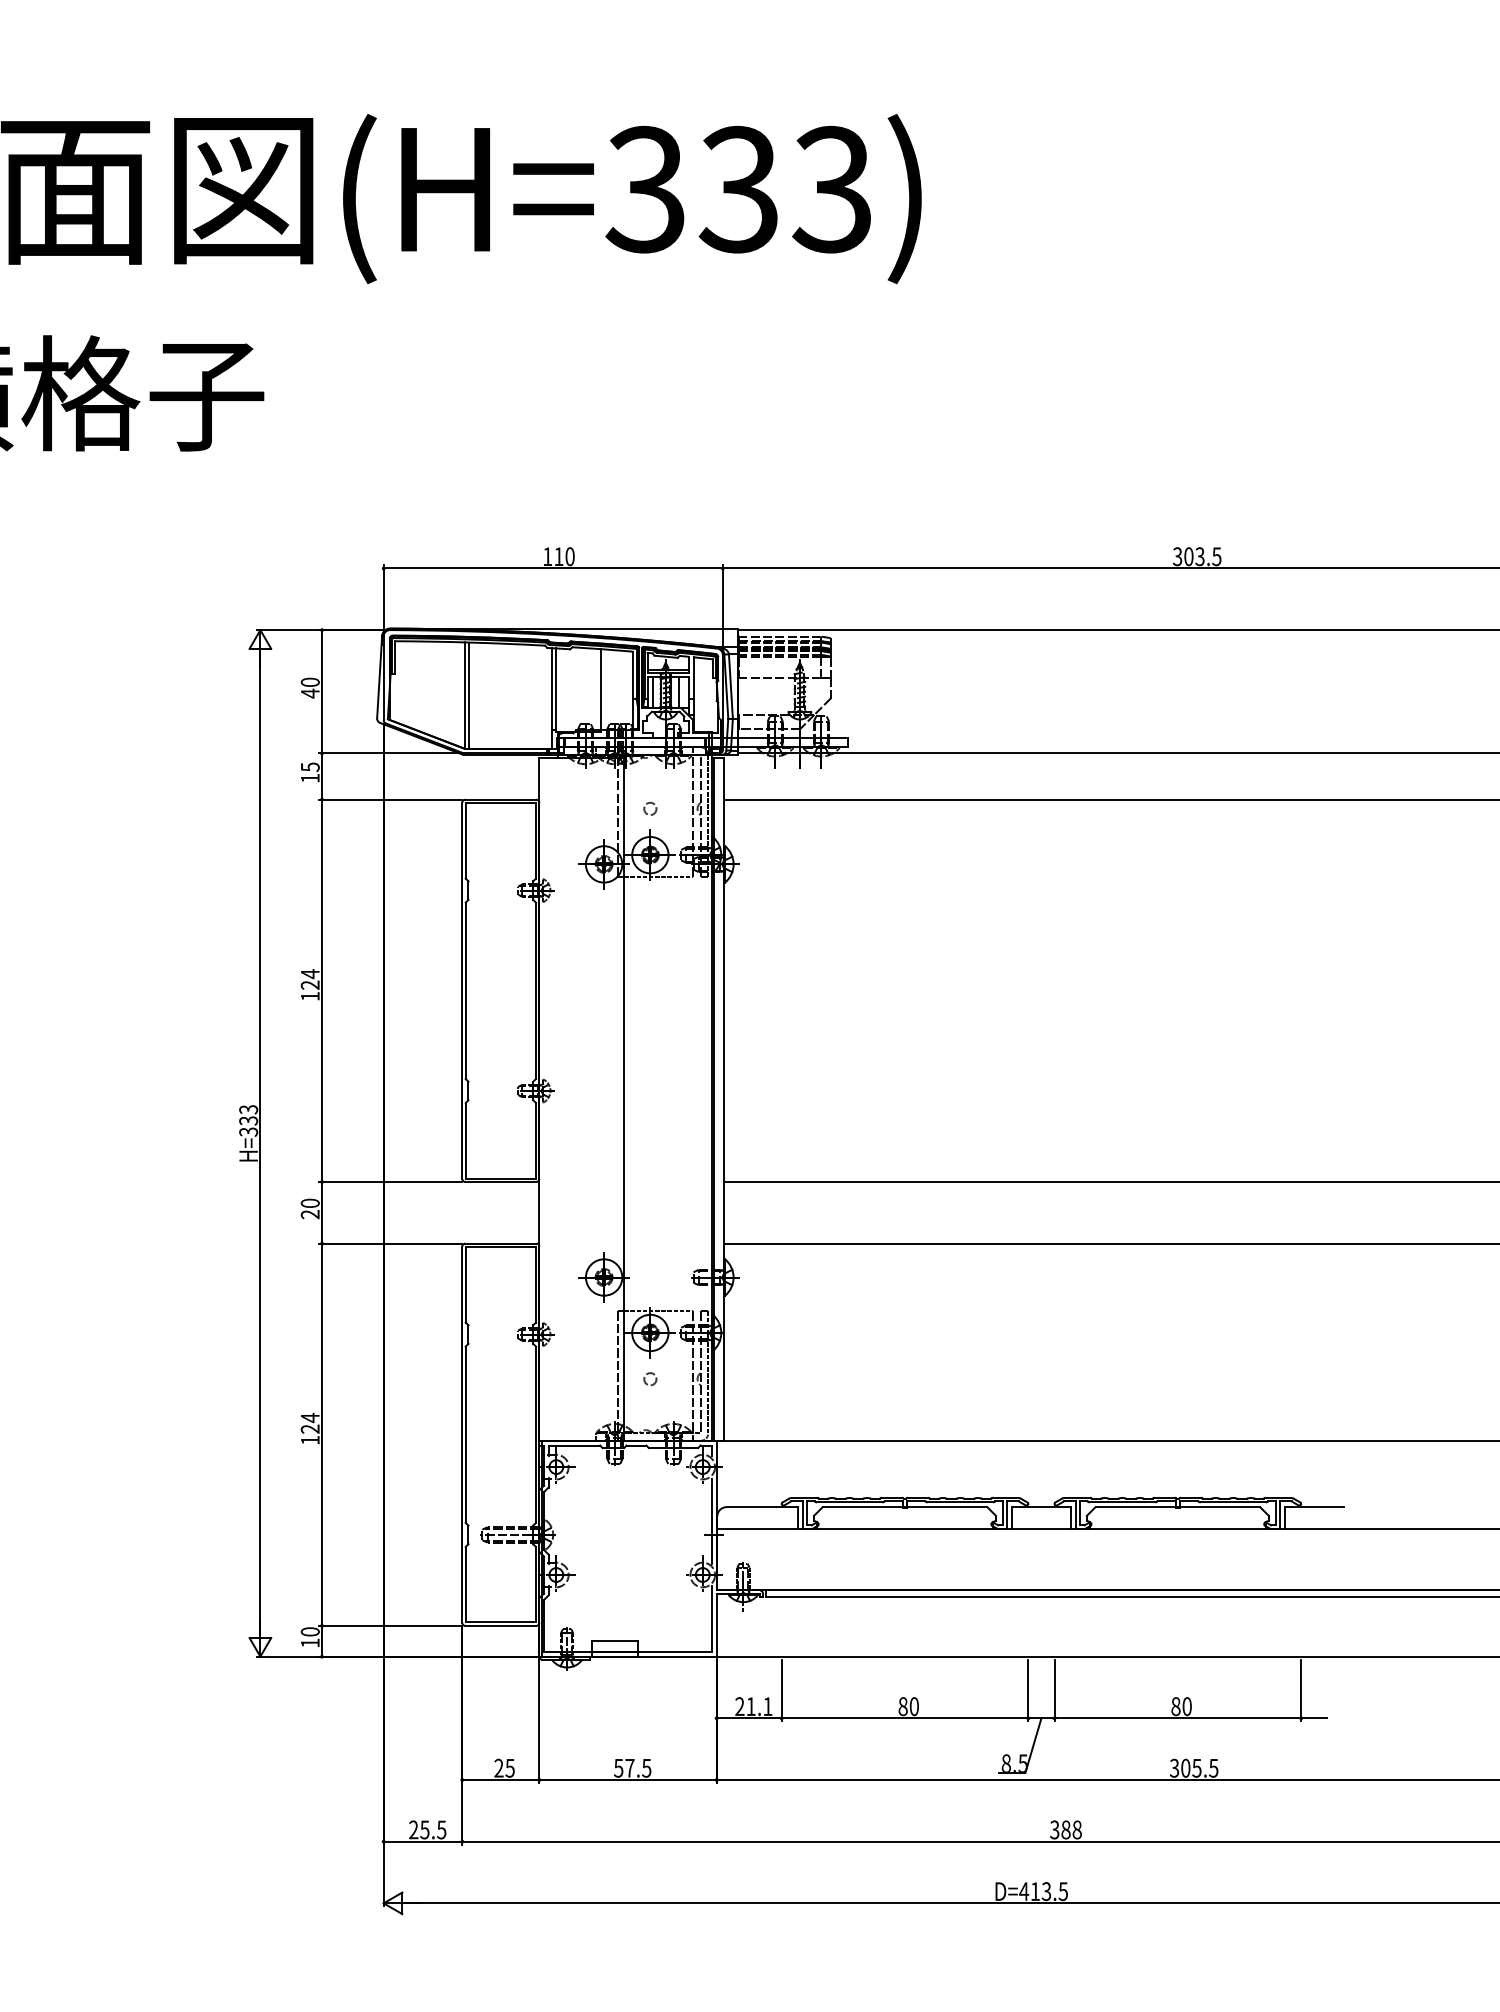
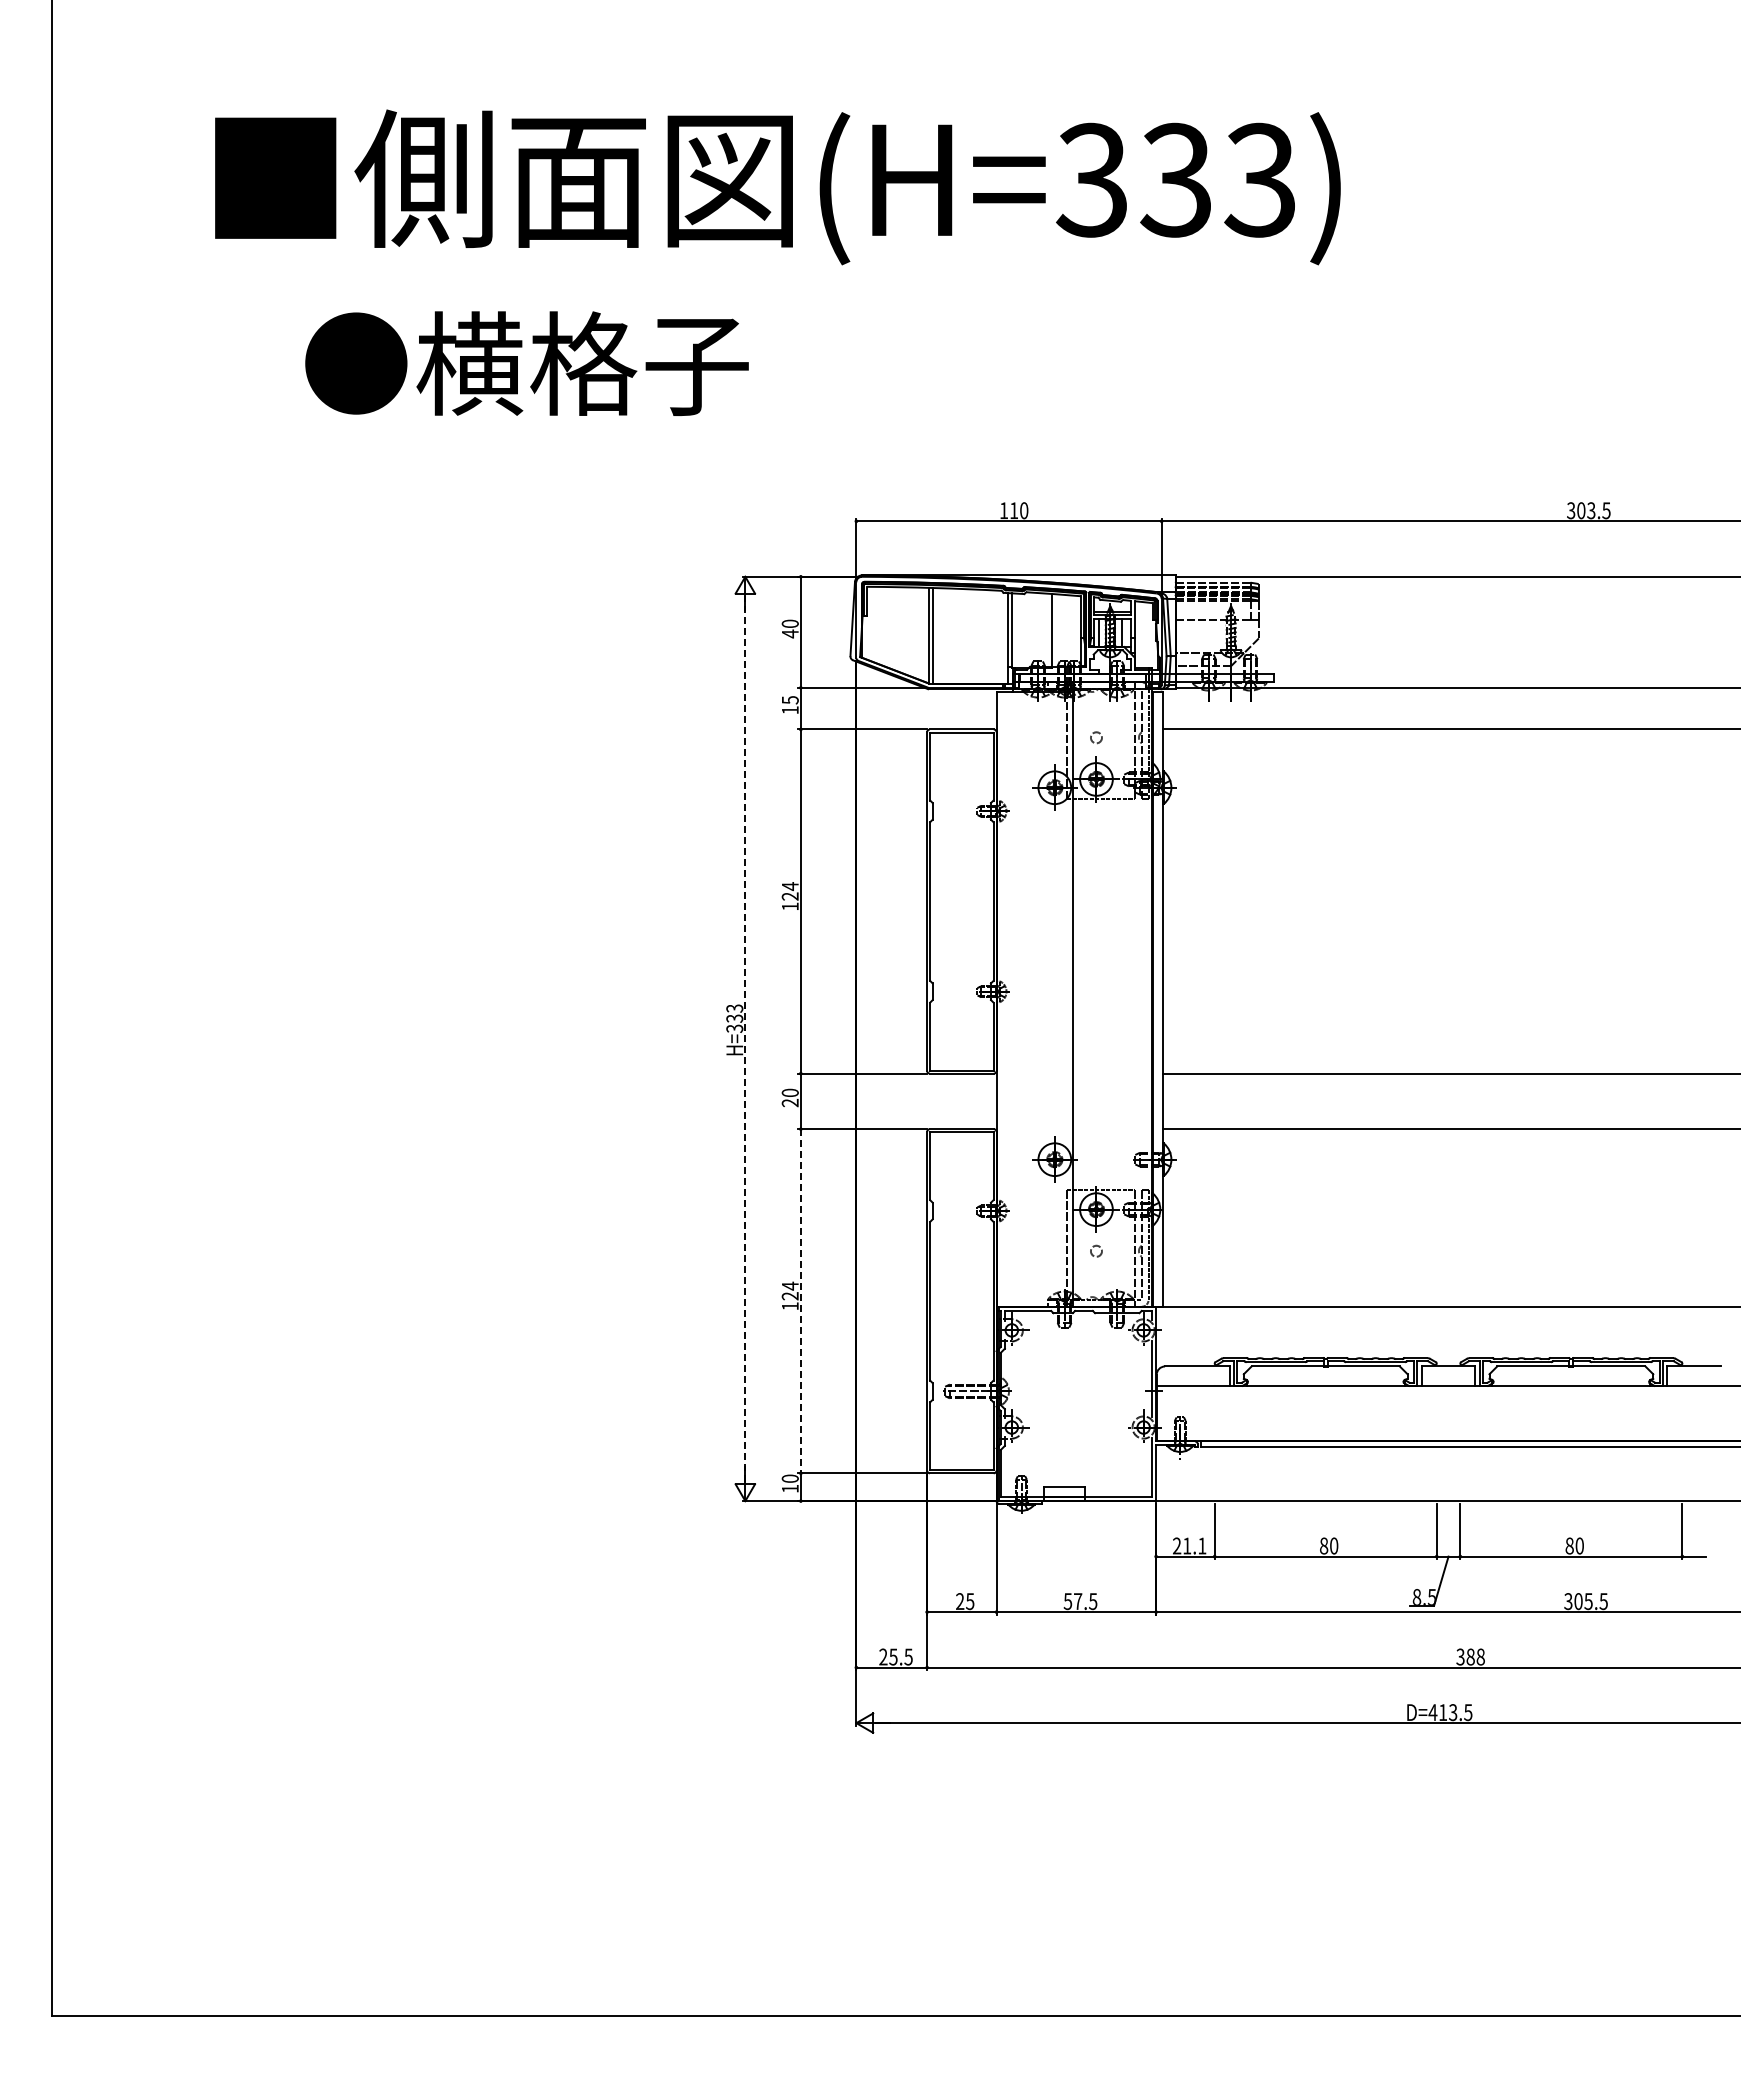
line: (260, 1142) -> (745, 1038), solid -> dashed
line: (321, 1435) -> (800, 1301), solid -> dashed

